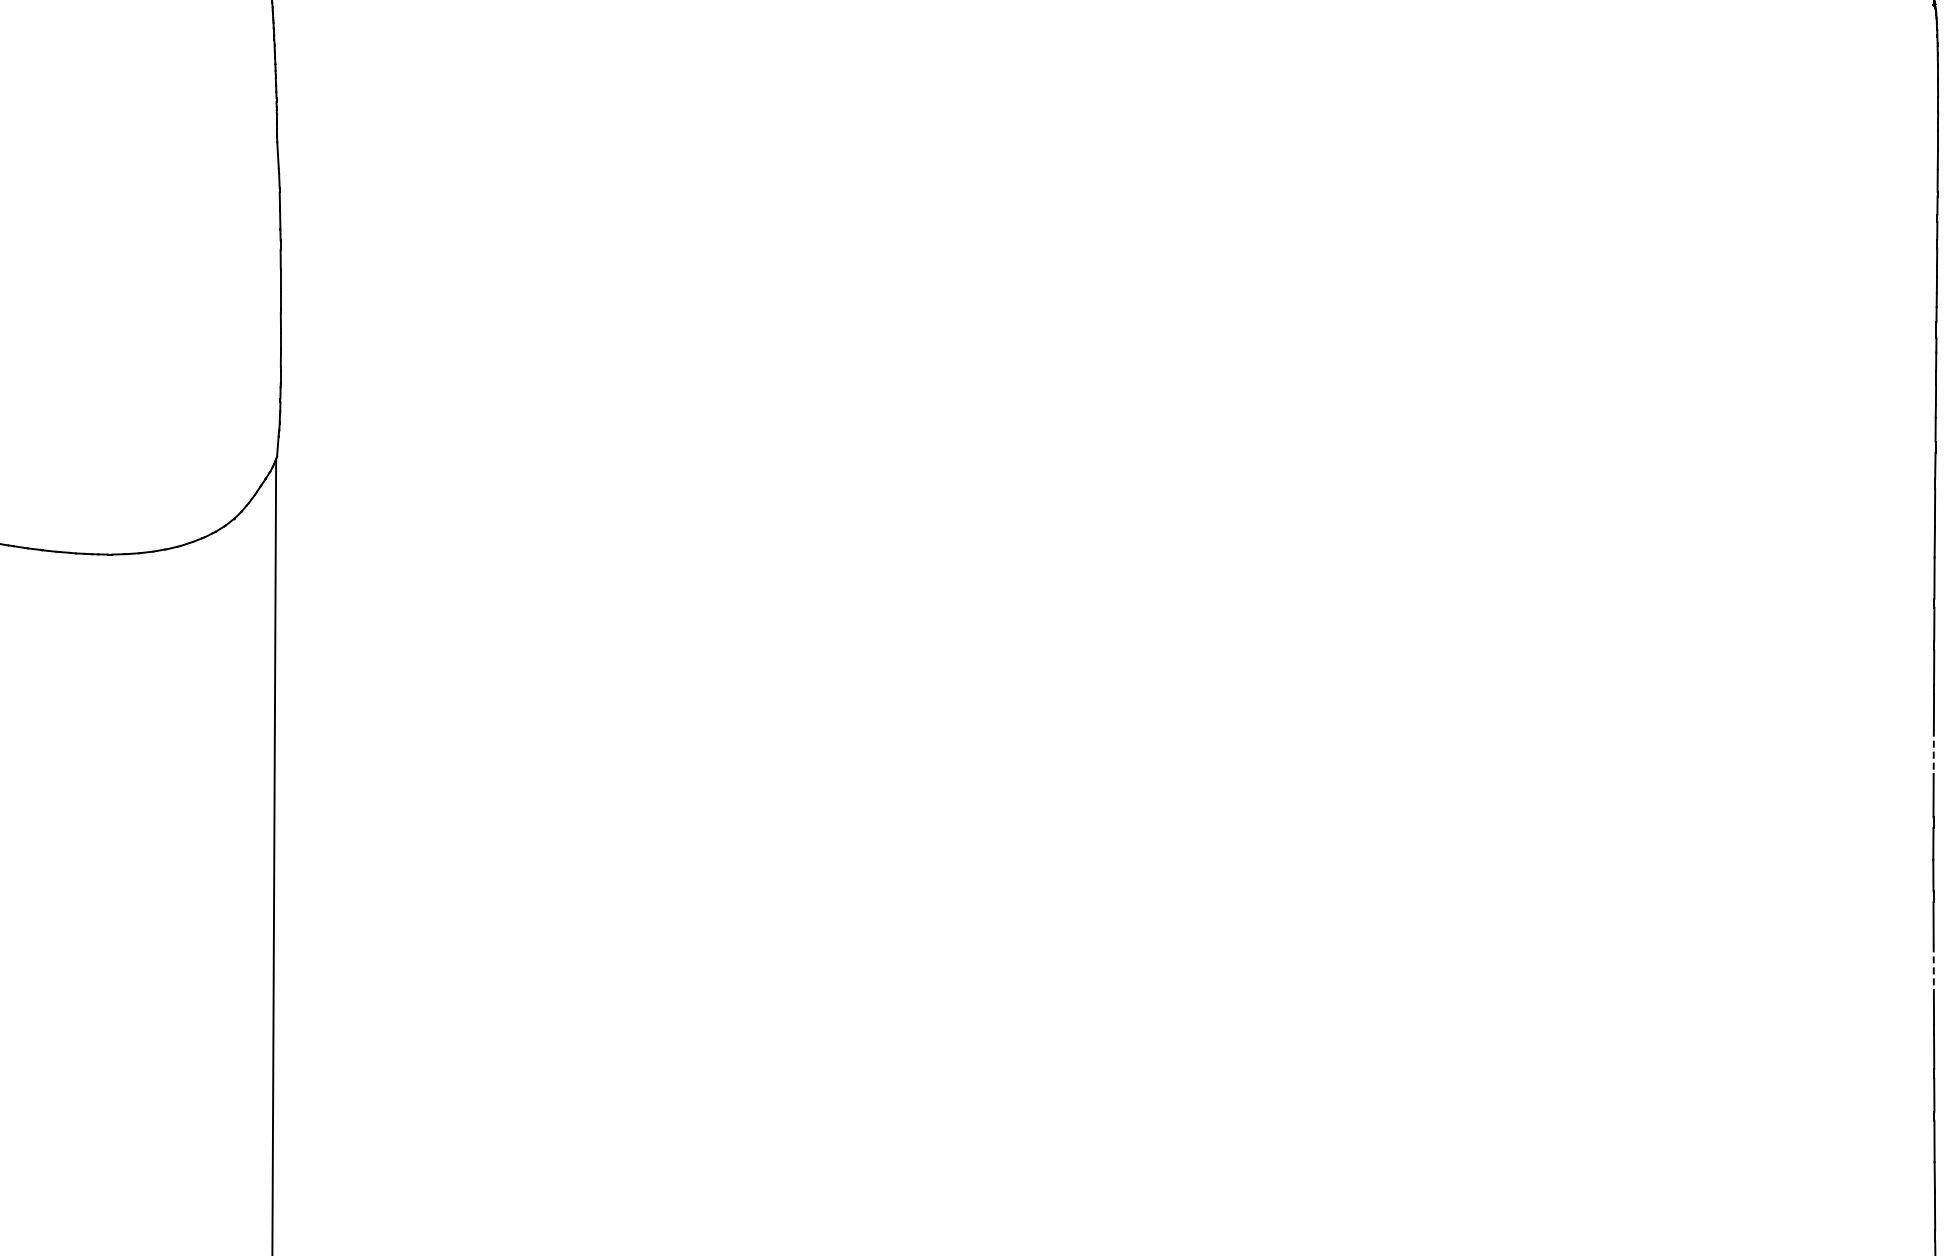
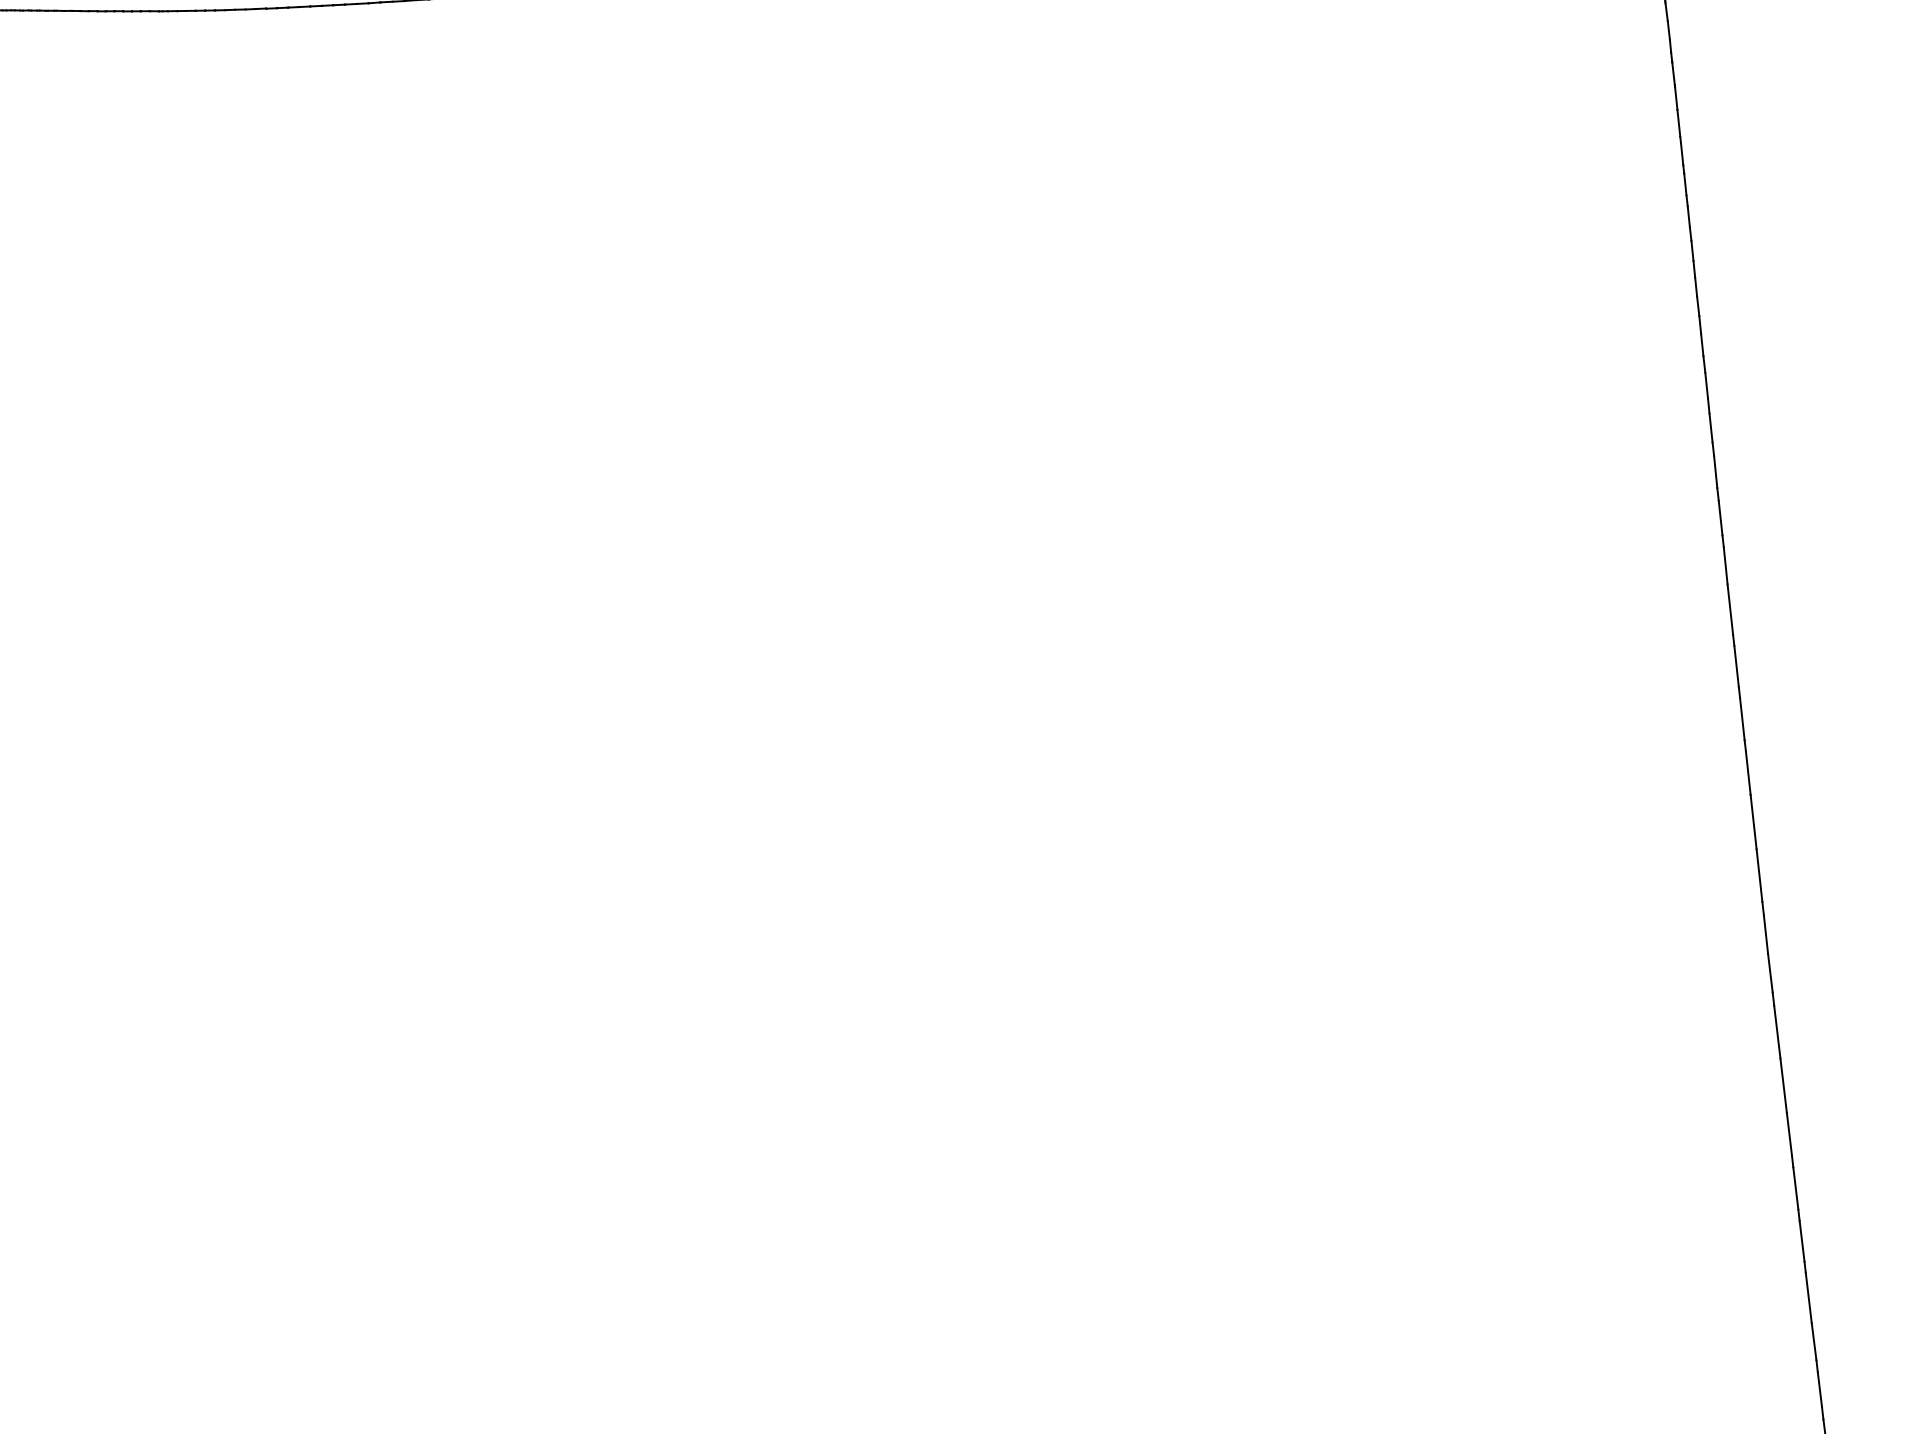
line: (1933, 752) -> (1753, 822), dashed -> solid
line: (1933, 968) -> (1783, 1086), dashed -> solid

